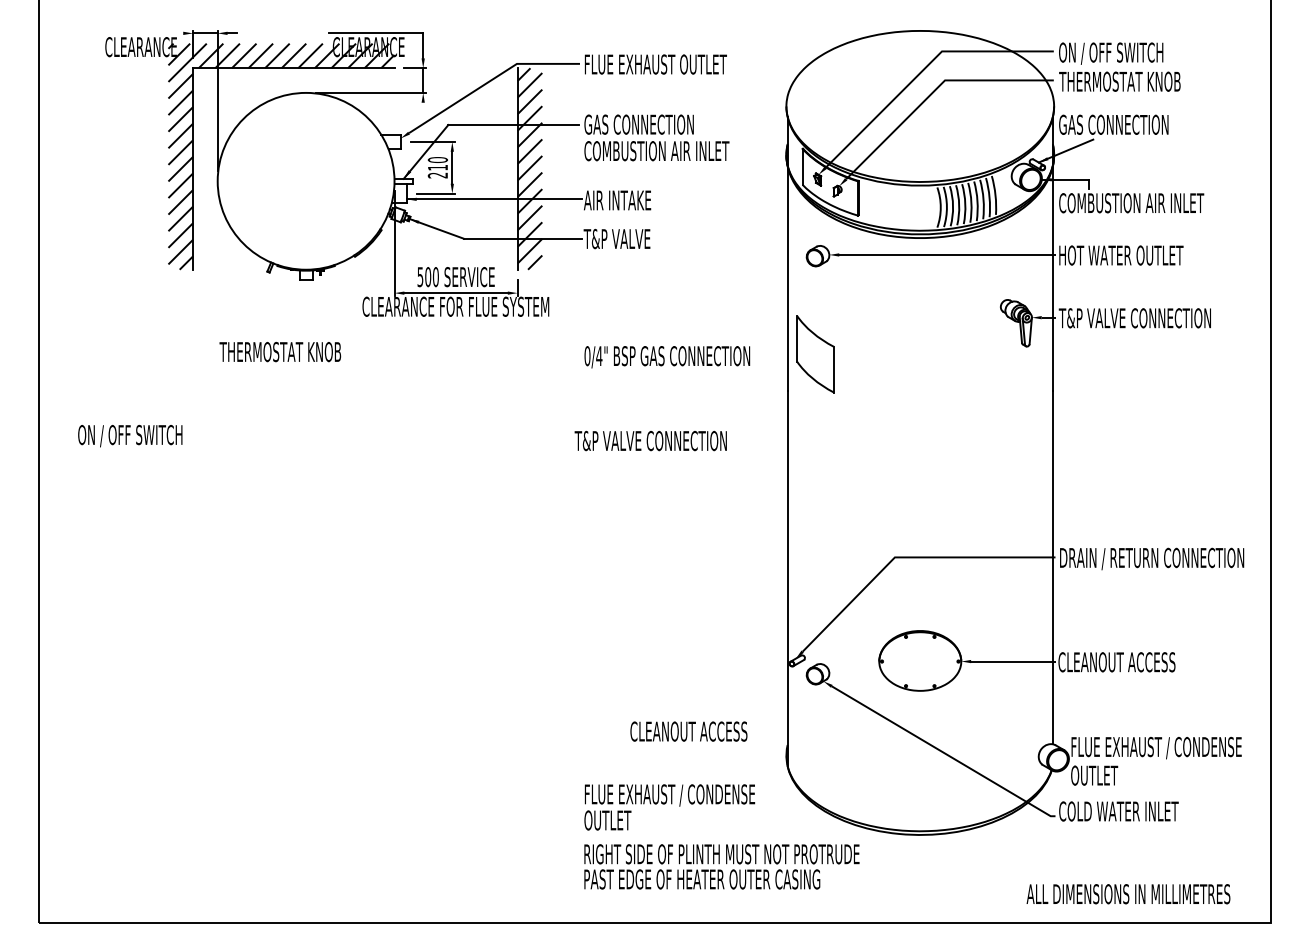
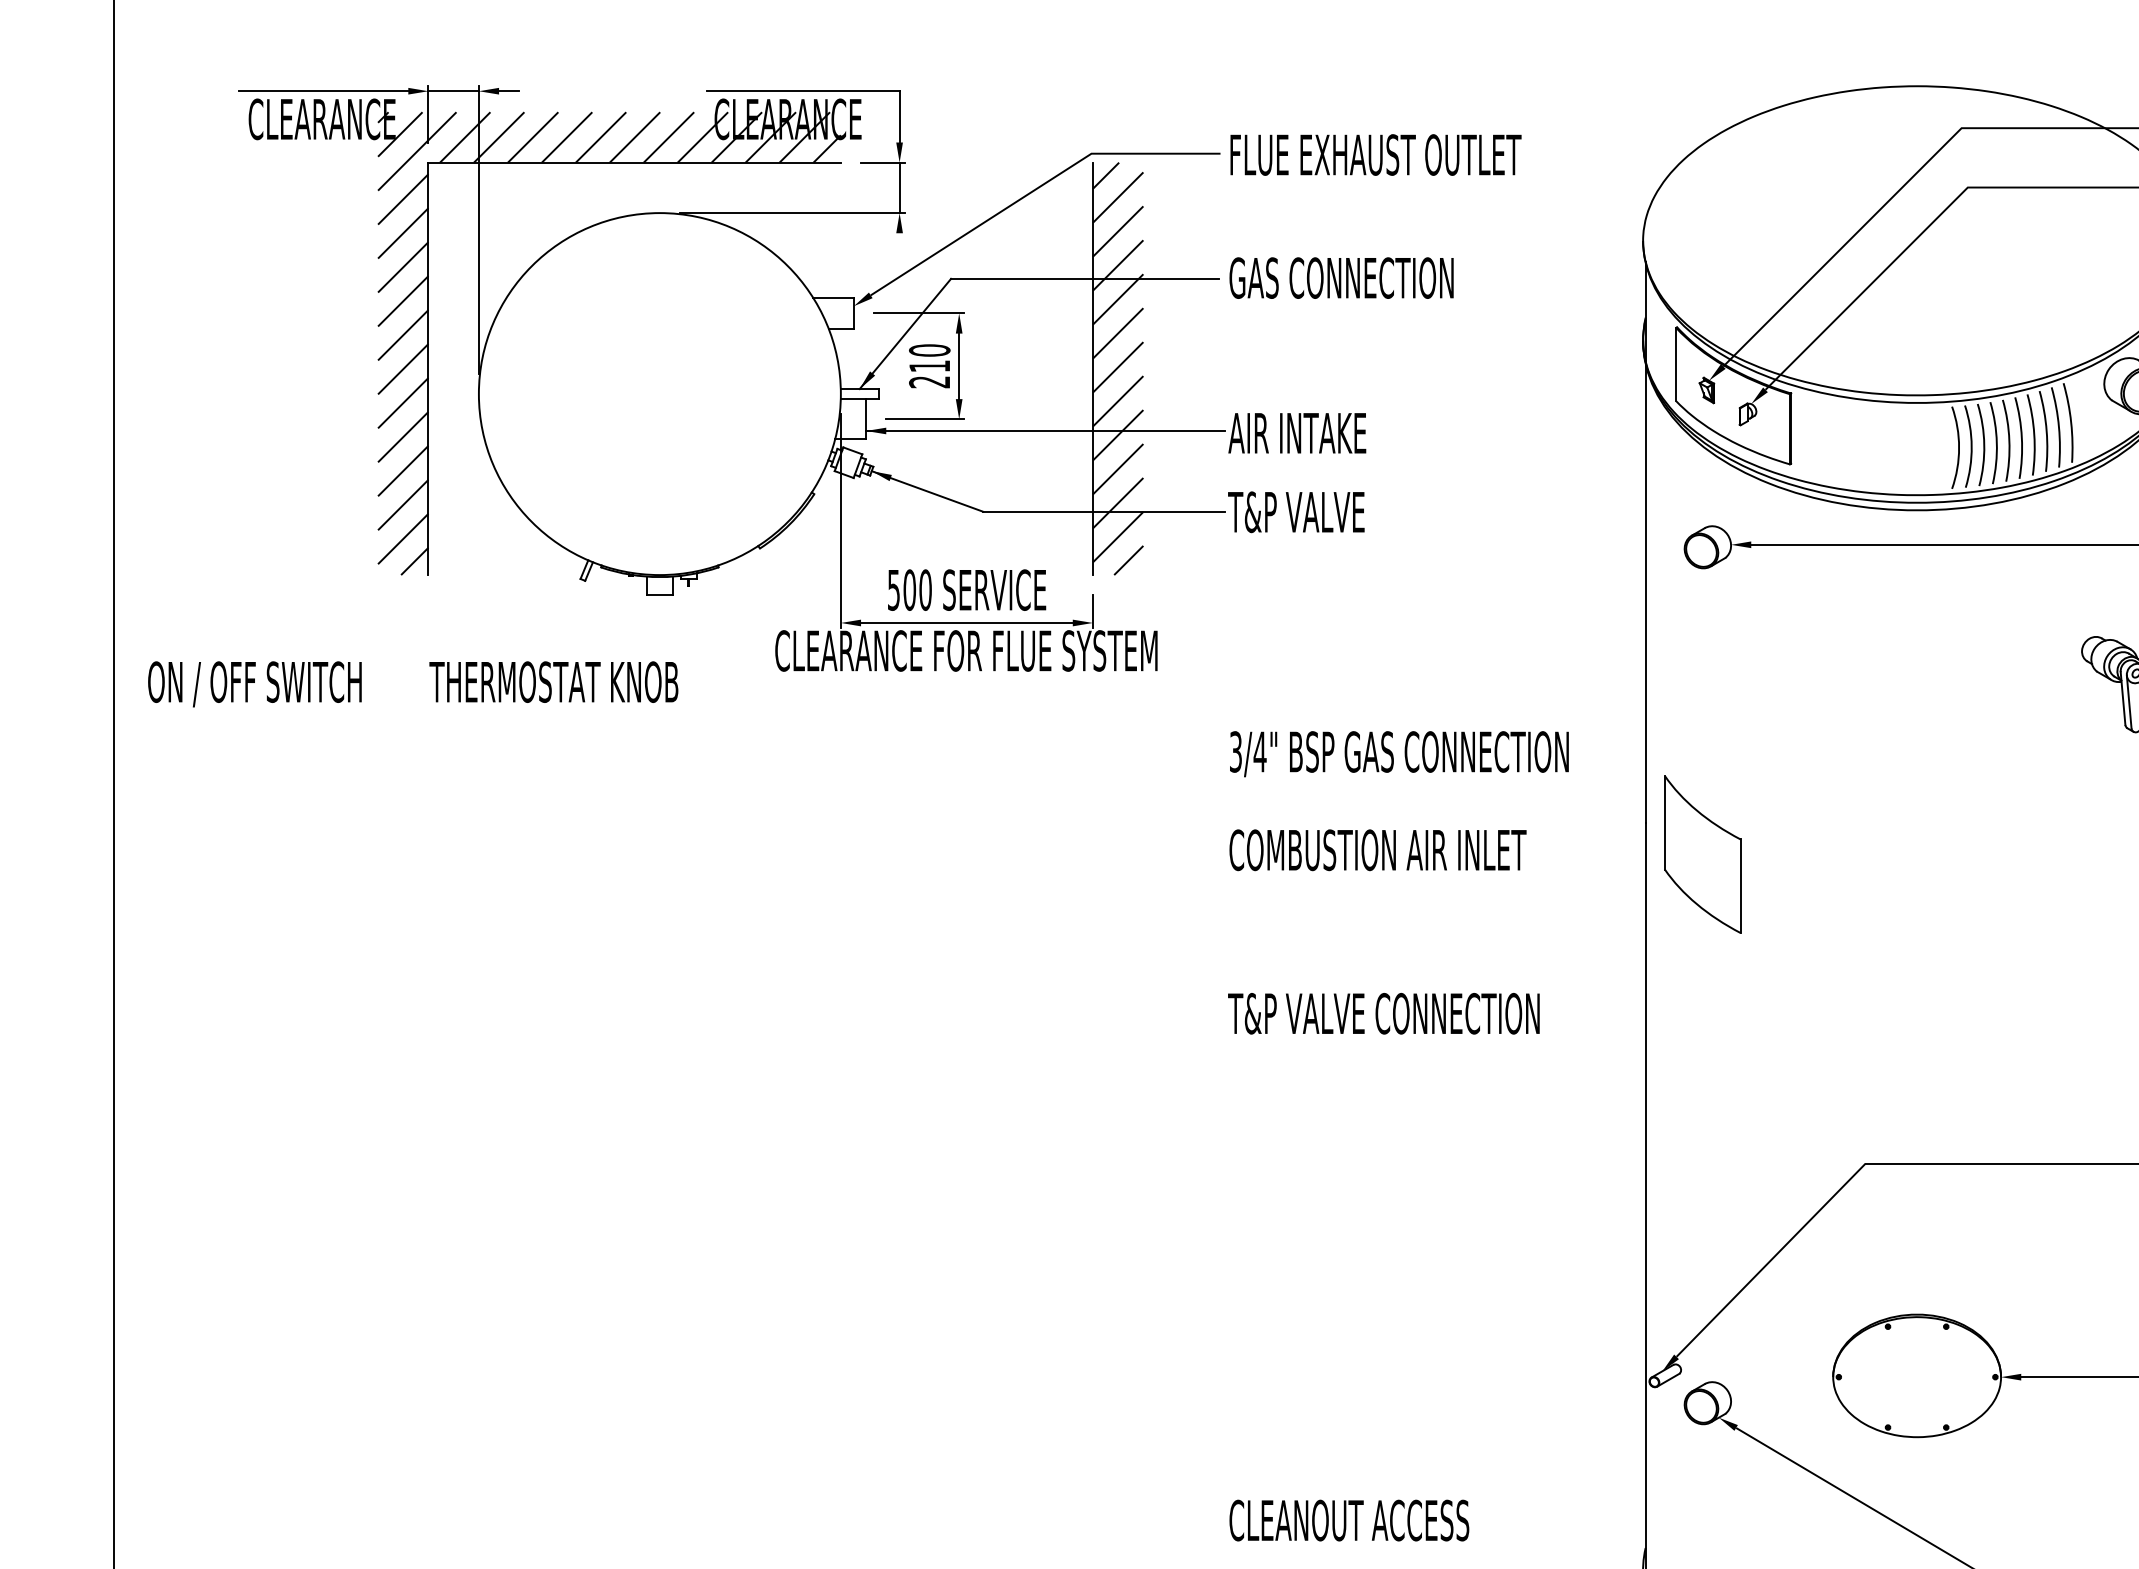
line: (141, 33) -> (322, 91), added
text: (656, 151) -> (1377, 850), moved
text: (280, 351) -> (554, 681), moved
part: (815, 354) -> (1702, 855), moved
text: (587, 356) -> (1235, 752), 0/4" -> 3/4"
text: (130, 435) -> (255, 683), moved
text: (650, 440) -> (1383, 1012), moved
text: (688, 731) -> (1348, 1520), moved

